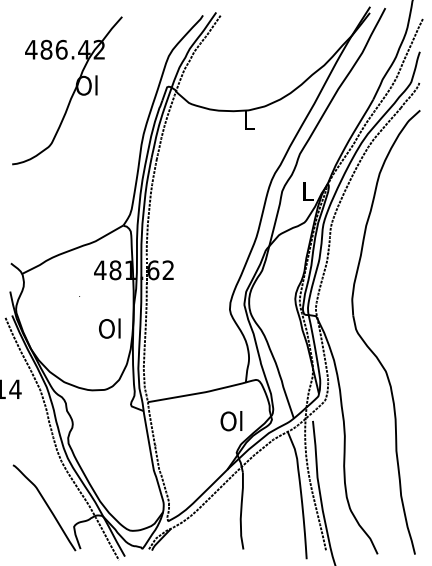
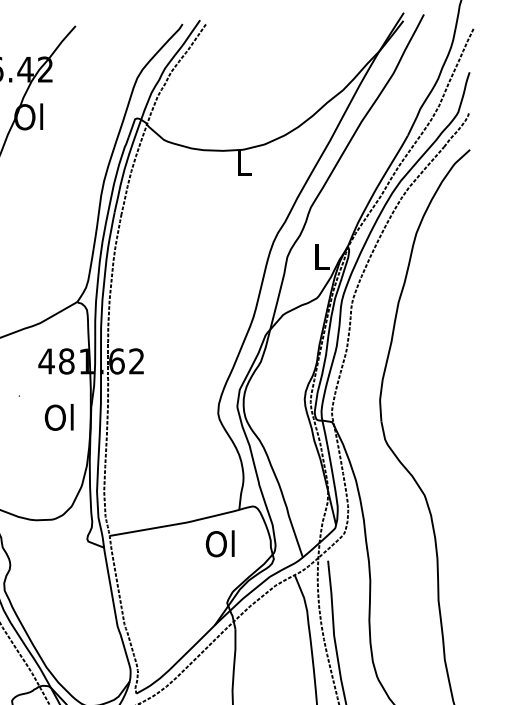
text: (109, 328) -> (58, 417), moved
text: (231, 421) -> (220, 544), moved

